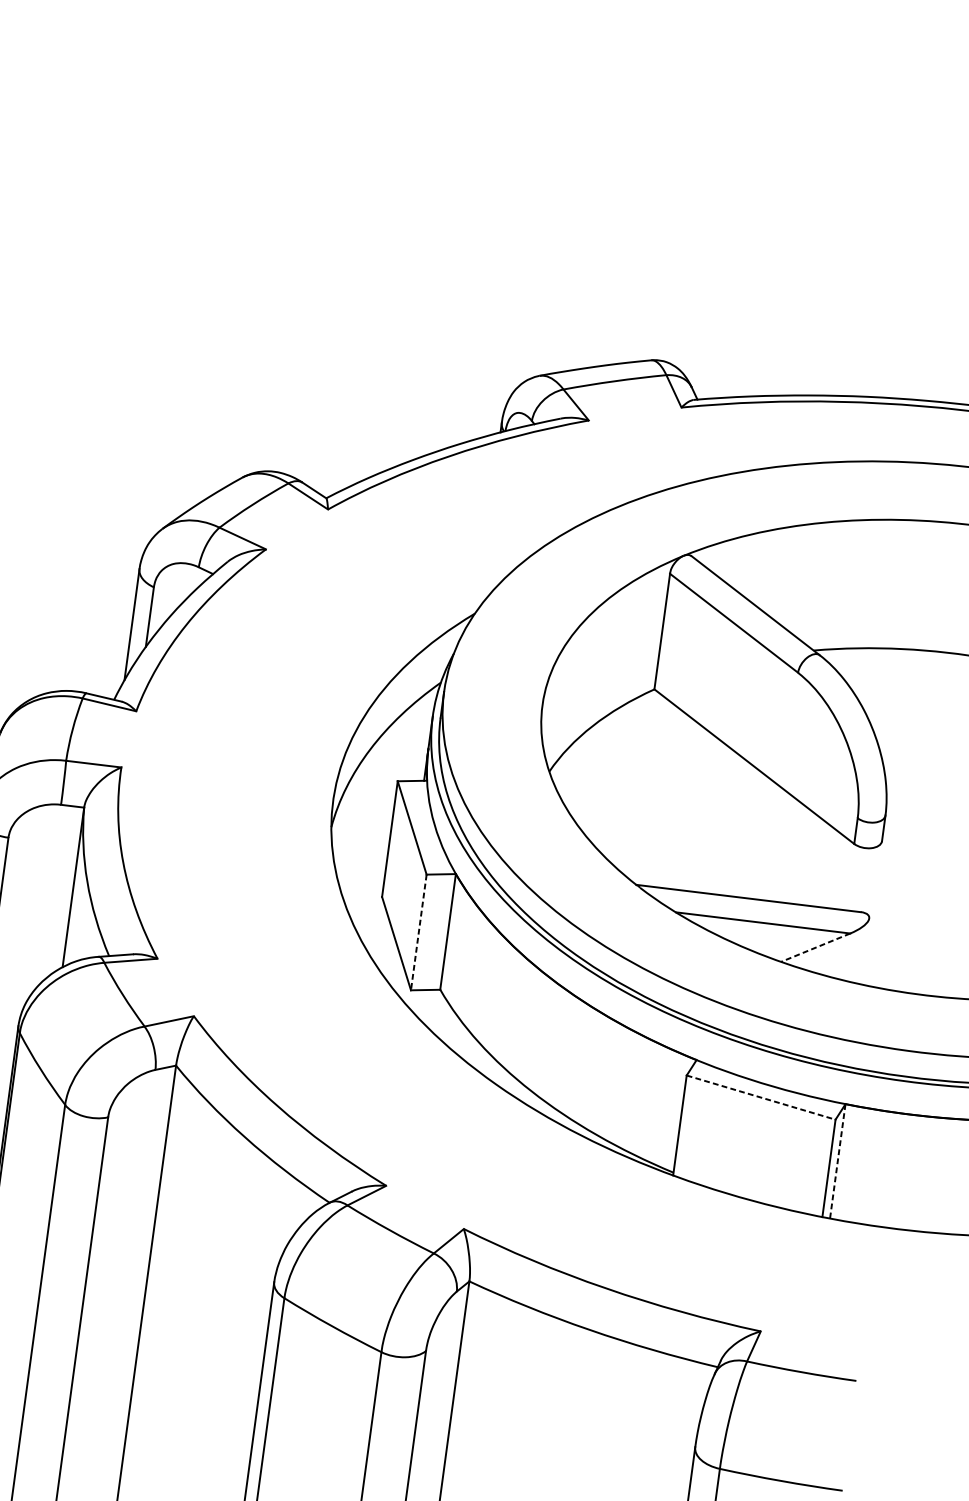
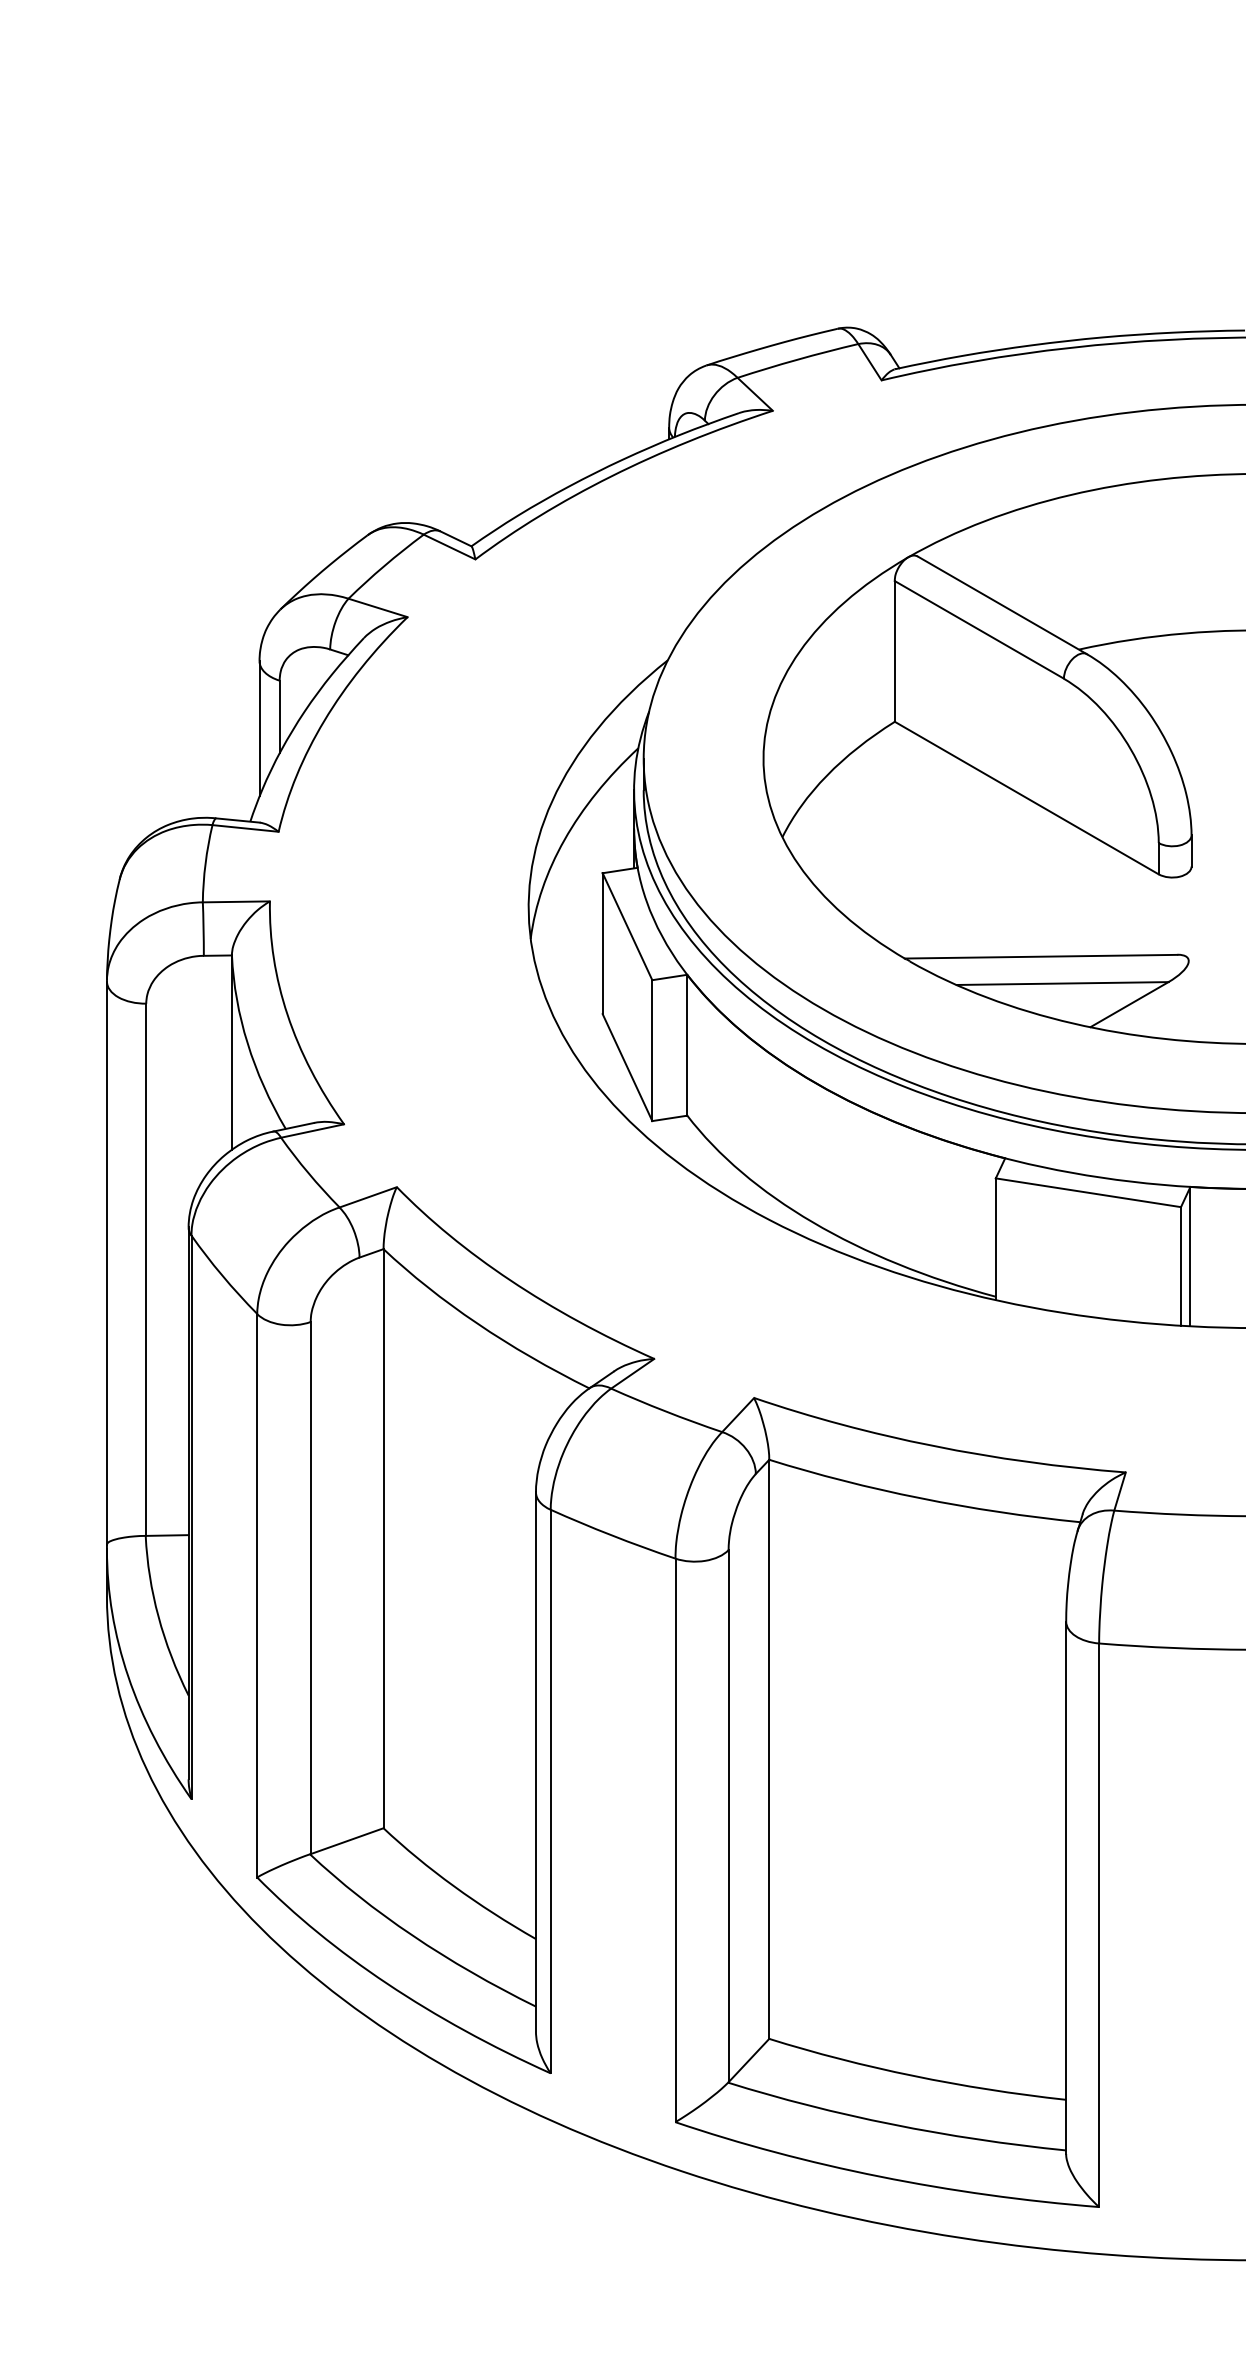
line: (418, 933) -> (652, 1051), dashed -> solid
line: (815, 947) -> (1129, 1004), dashed -> solid
line: (761, 1097) -> (1088, 1192), dashed -> solid
line: (837, 1161) -> (1190, 1256), dashed -> solid

